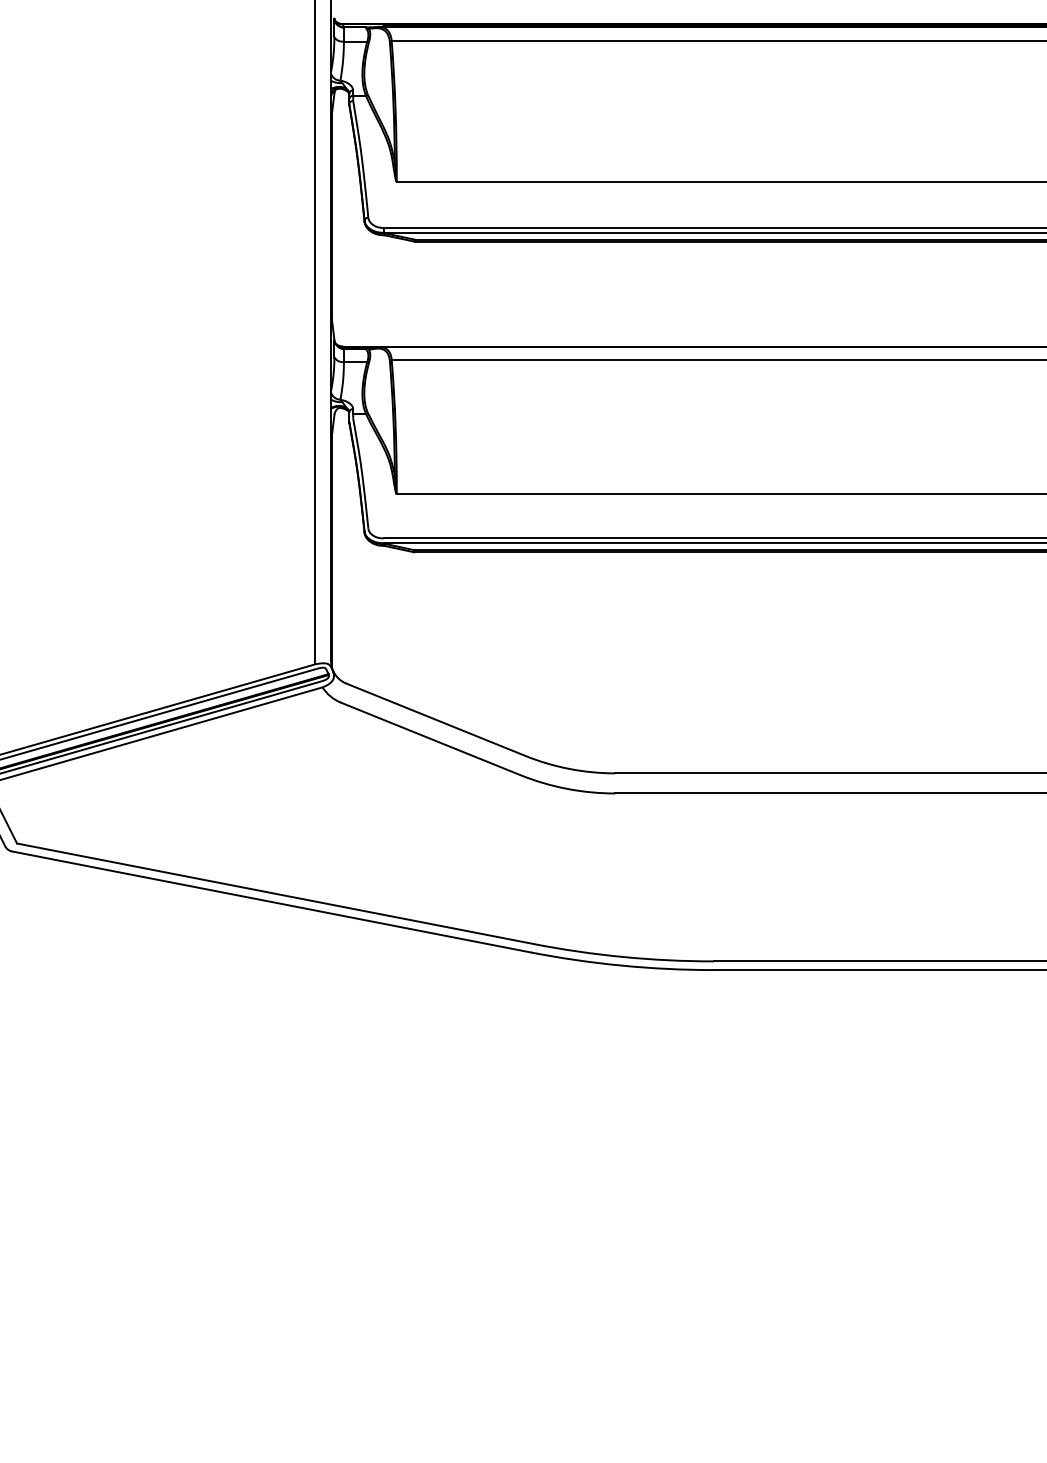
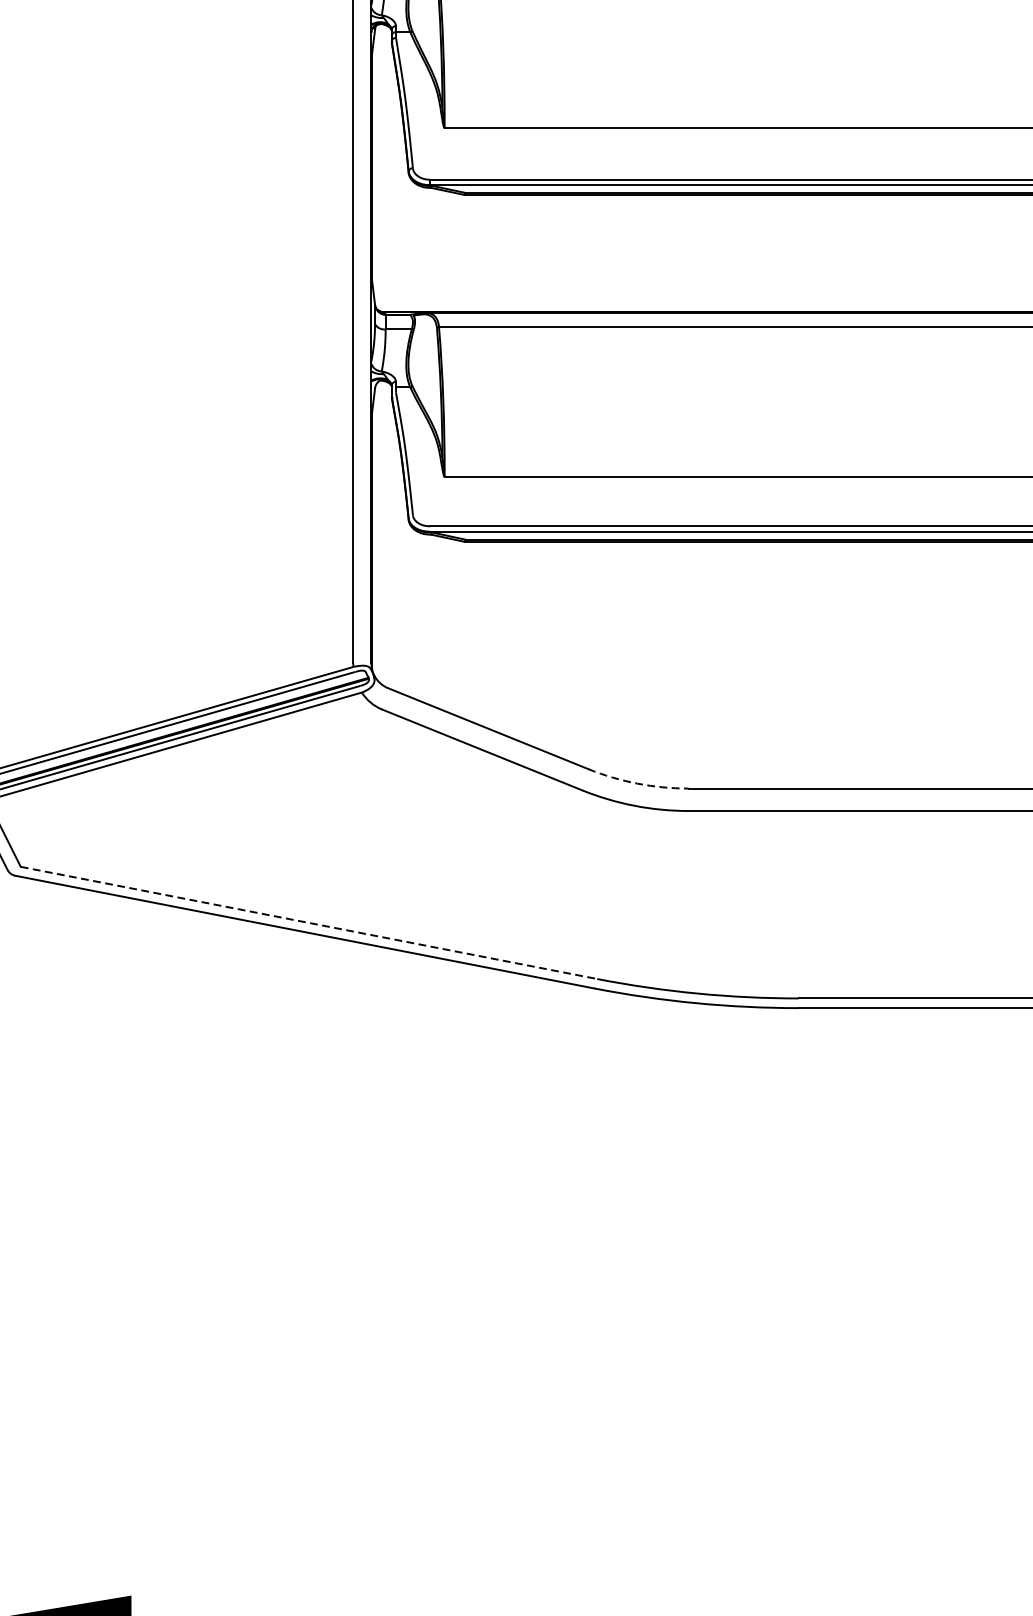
arc: (569, 768) -> (637, 783), solid -> dashed
line: (275, 893) -> (309, 922), solid -> dashed

